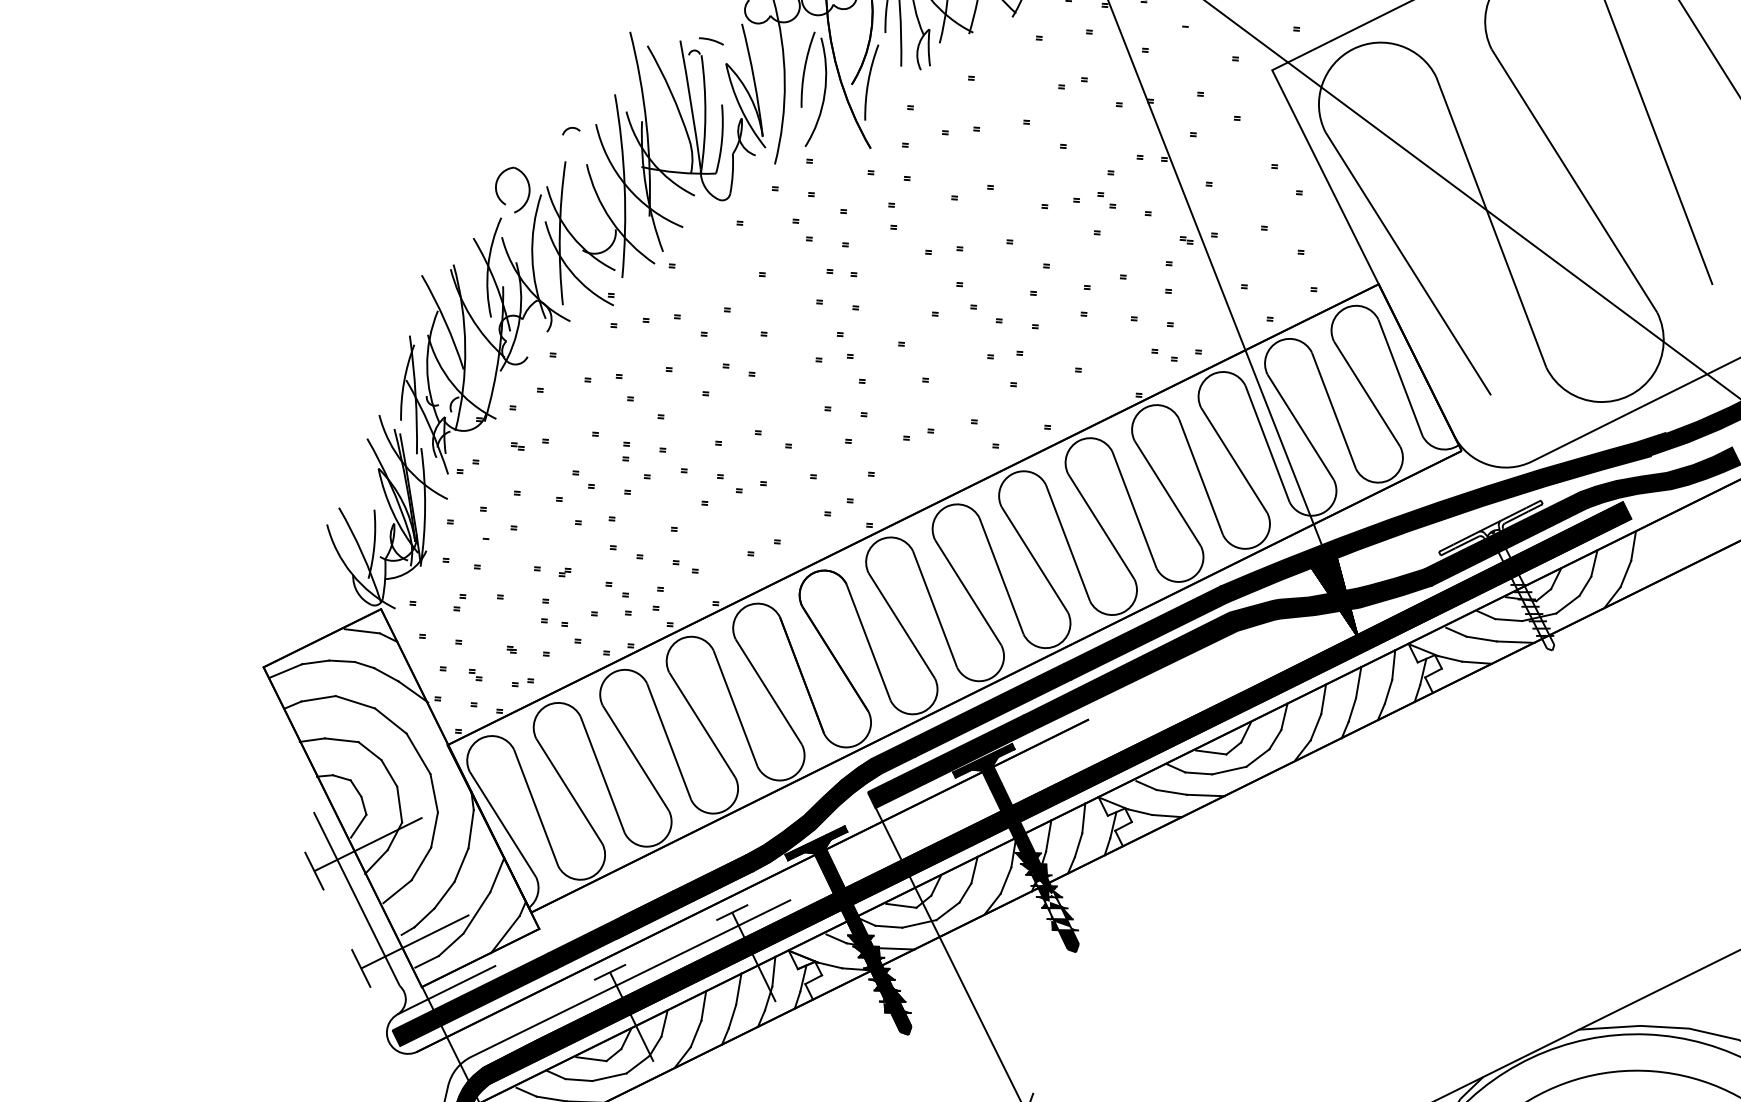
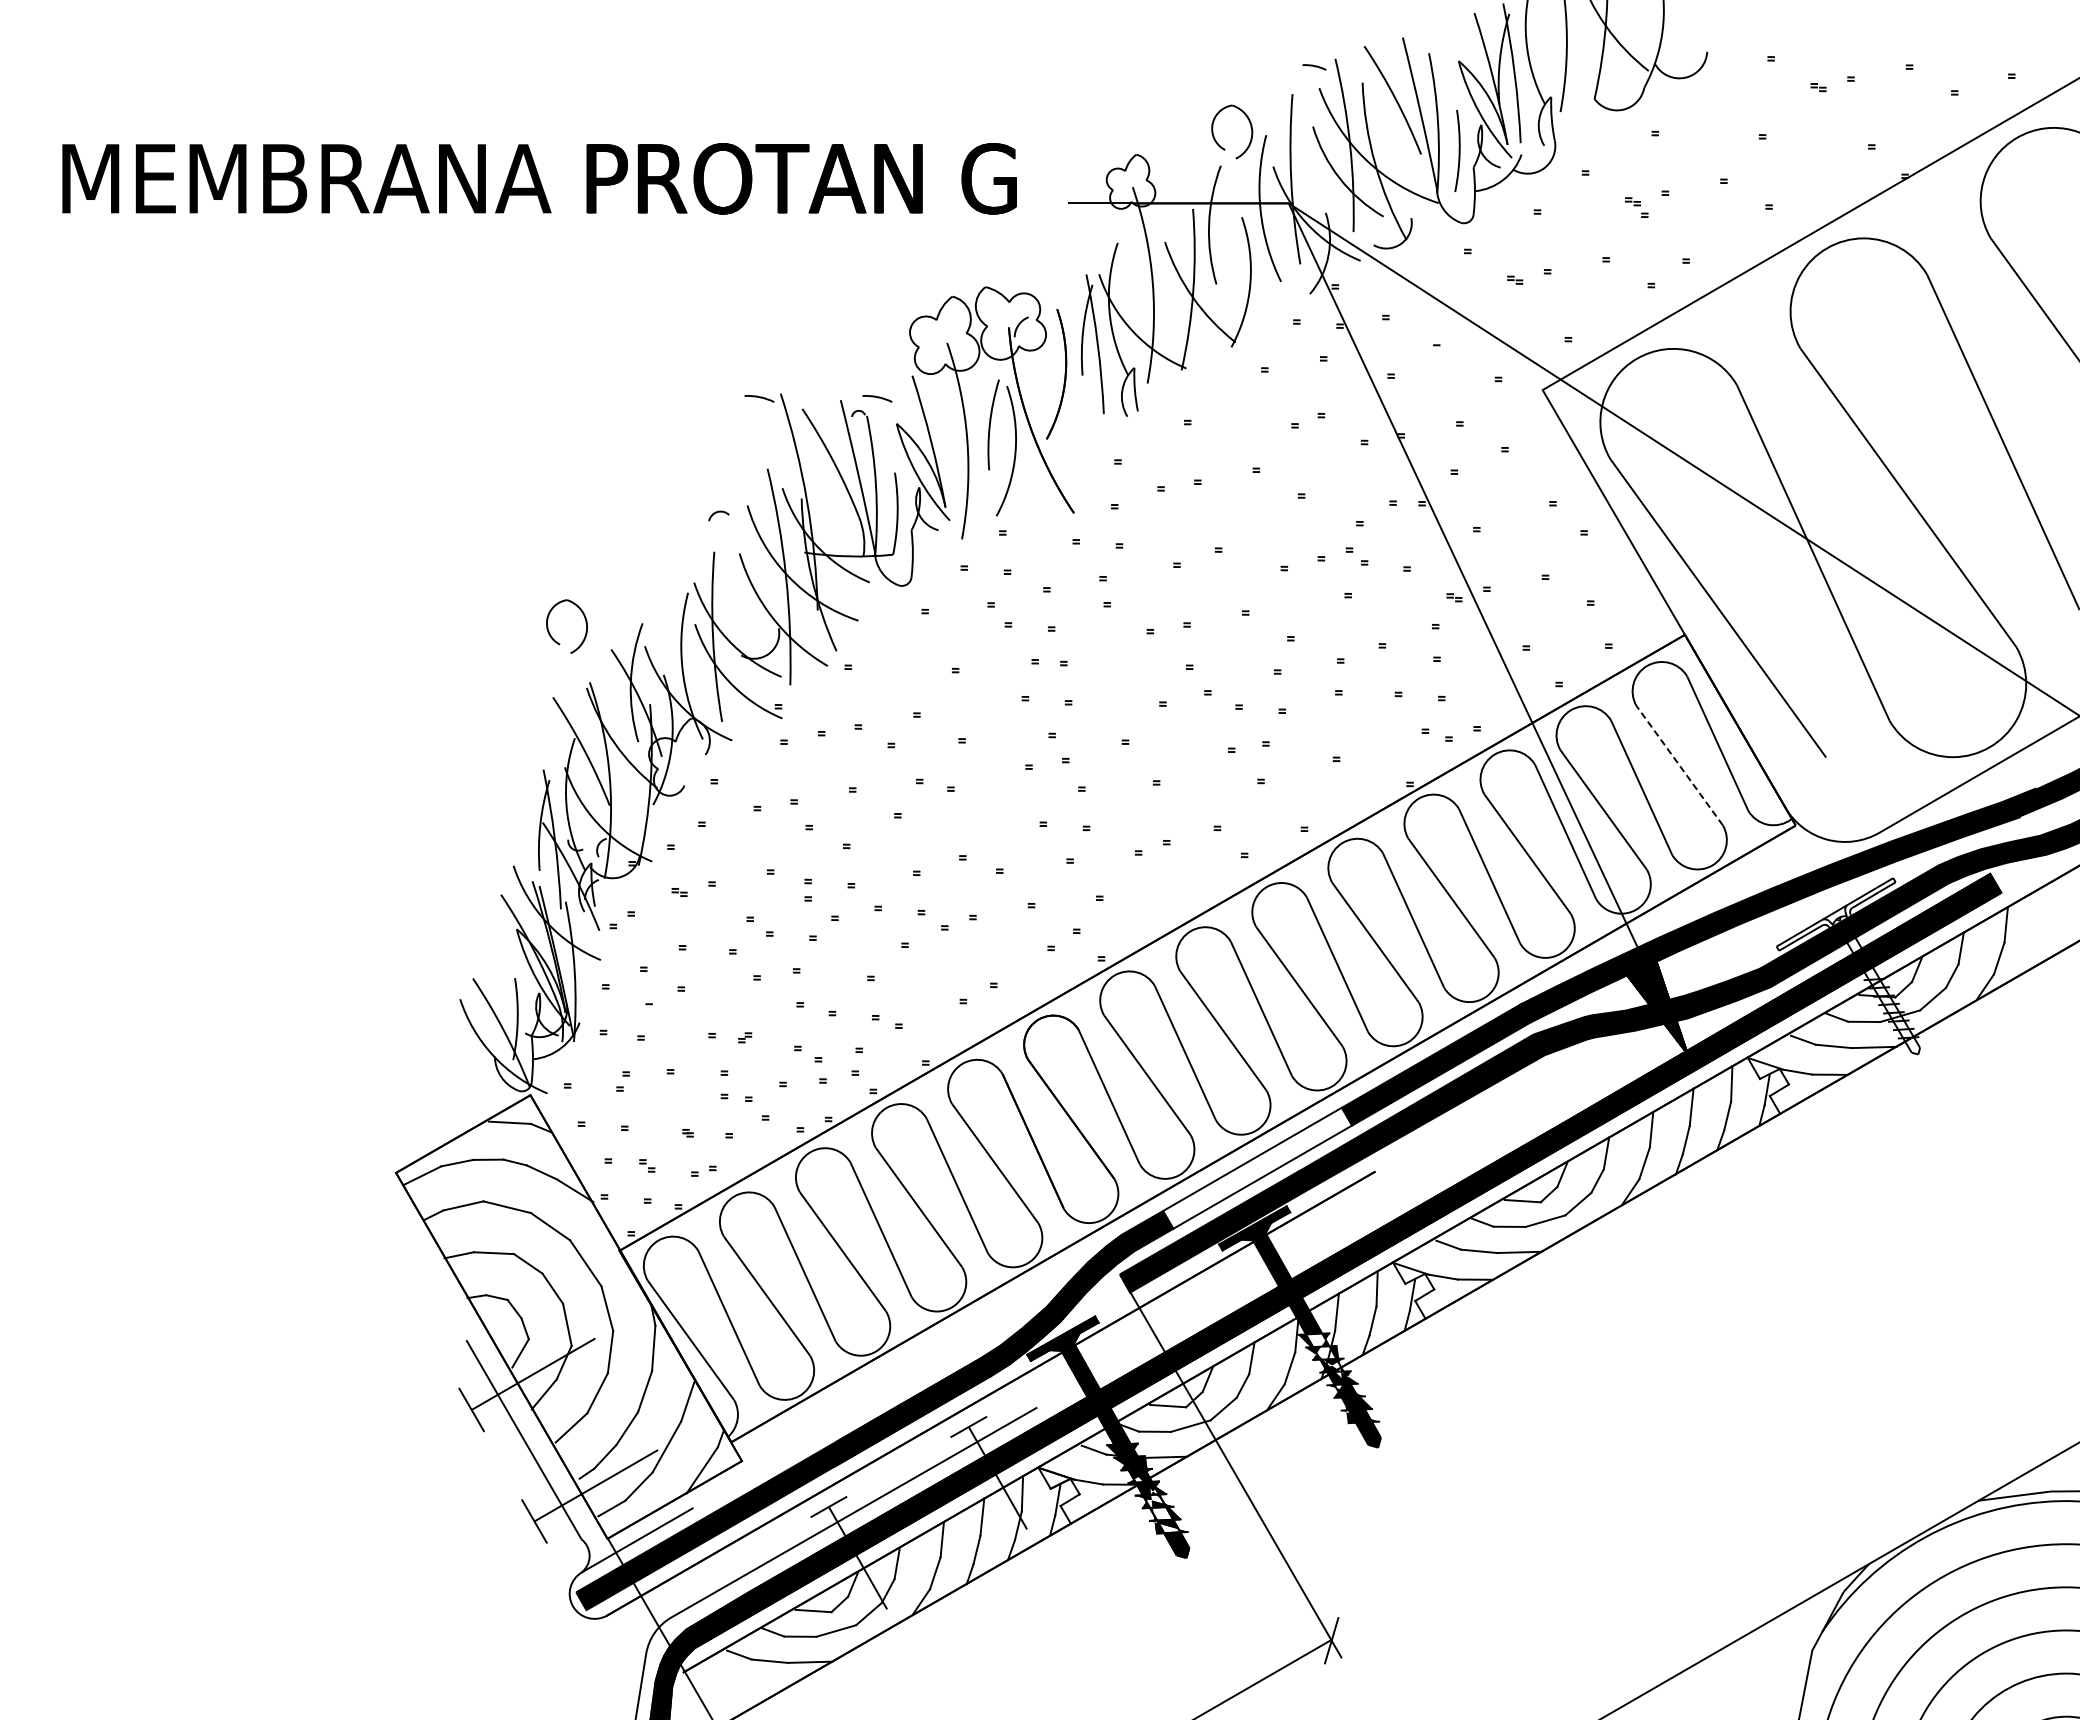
arc: (611, 34) -> (759, 398), added
arc: (869, 81) -> (1067, 434), removed
part: (499, 197) -> (552, 636), moved
line: (1367, 394) -> (1679, 765), solid -> dashed
fill: (989, 709) -> (1257, 1167), removed

